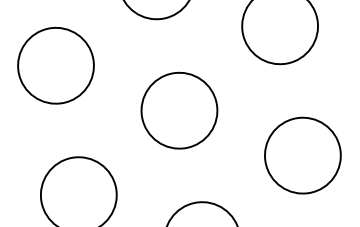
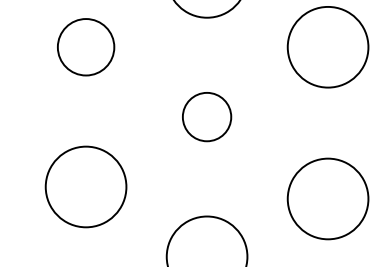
circle: (55, 65) -> (85, 46), size x0.7
circle: (178, 110) -> (206, 116), size x0.6
circle: (302, 155) -> (327, 198), moved

